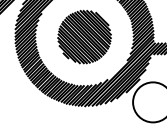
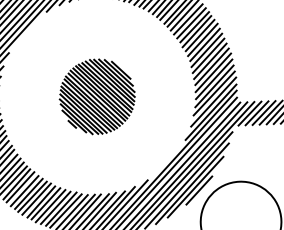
part: (84, 37) -> (97, 97), size x0.7

